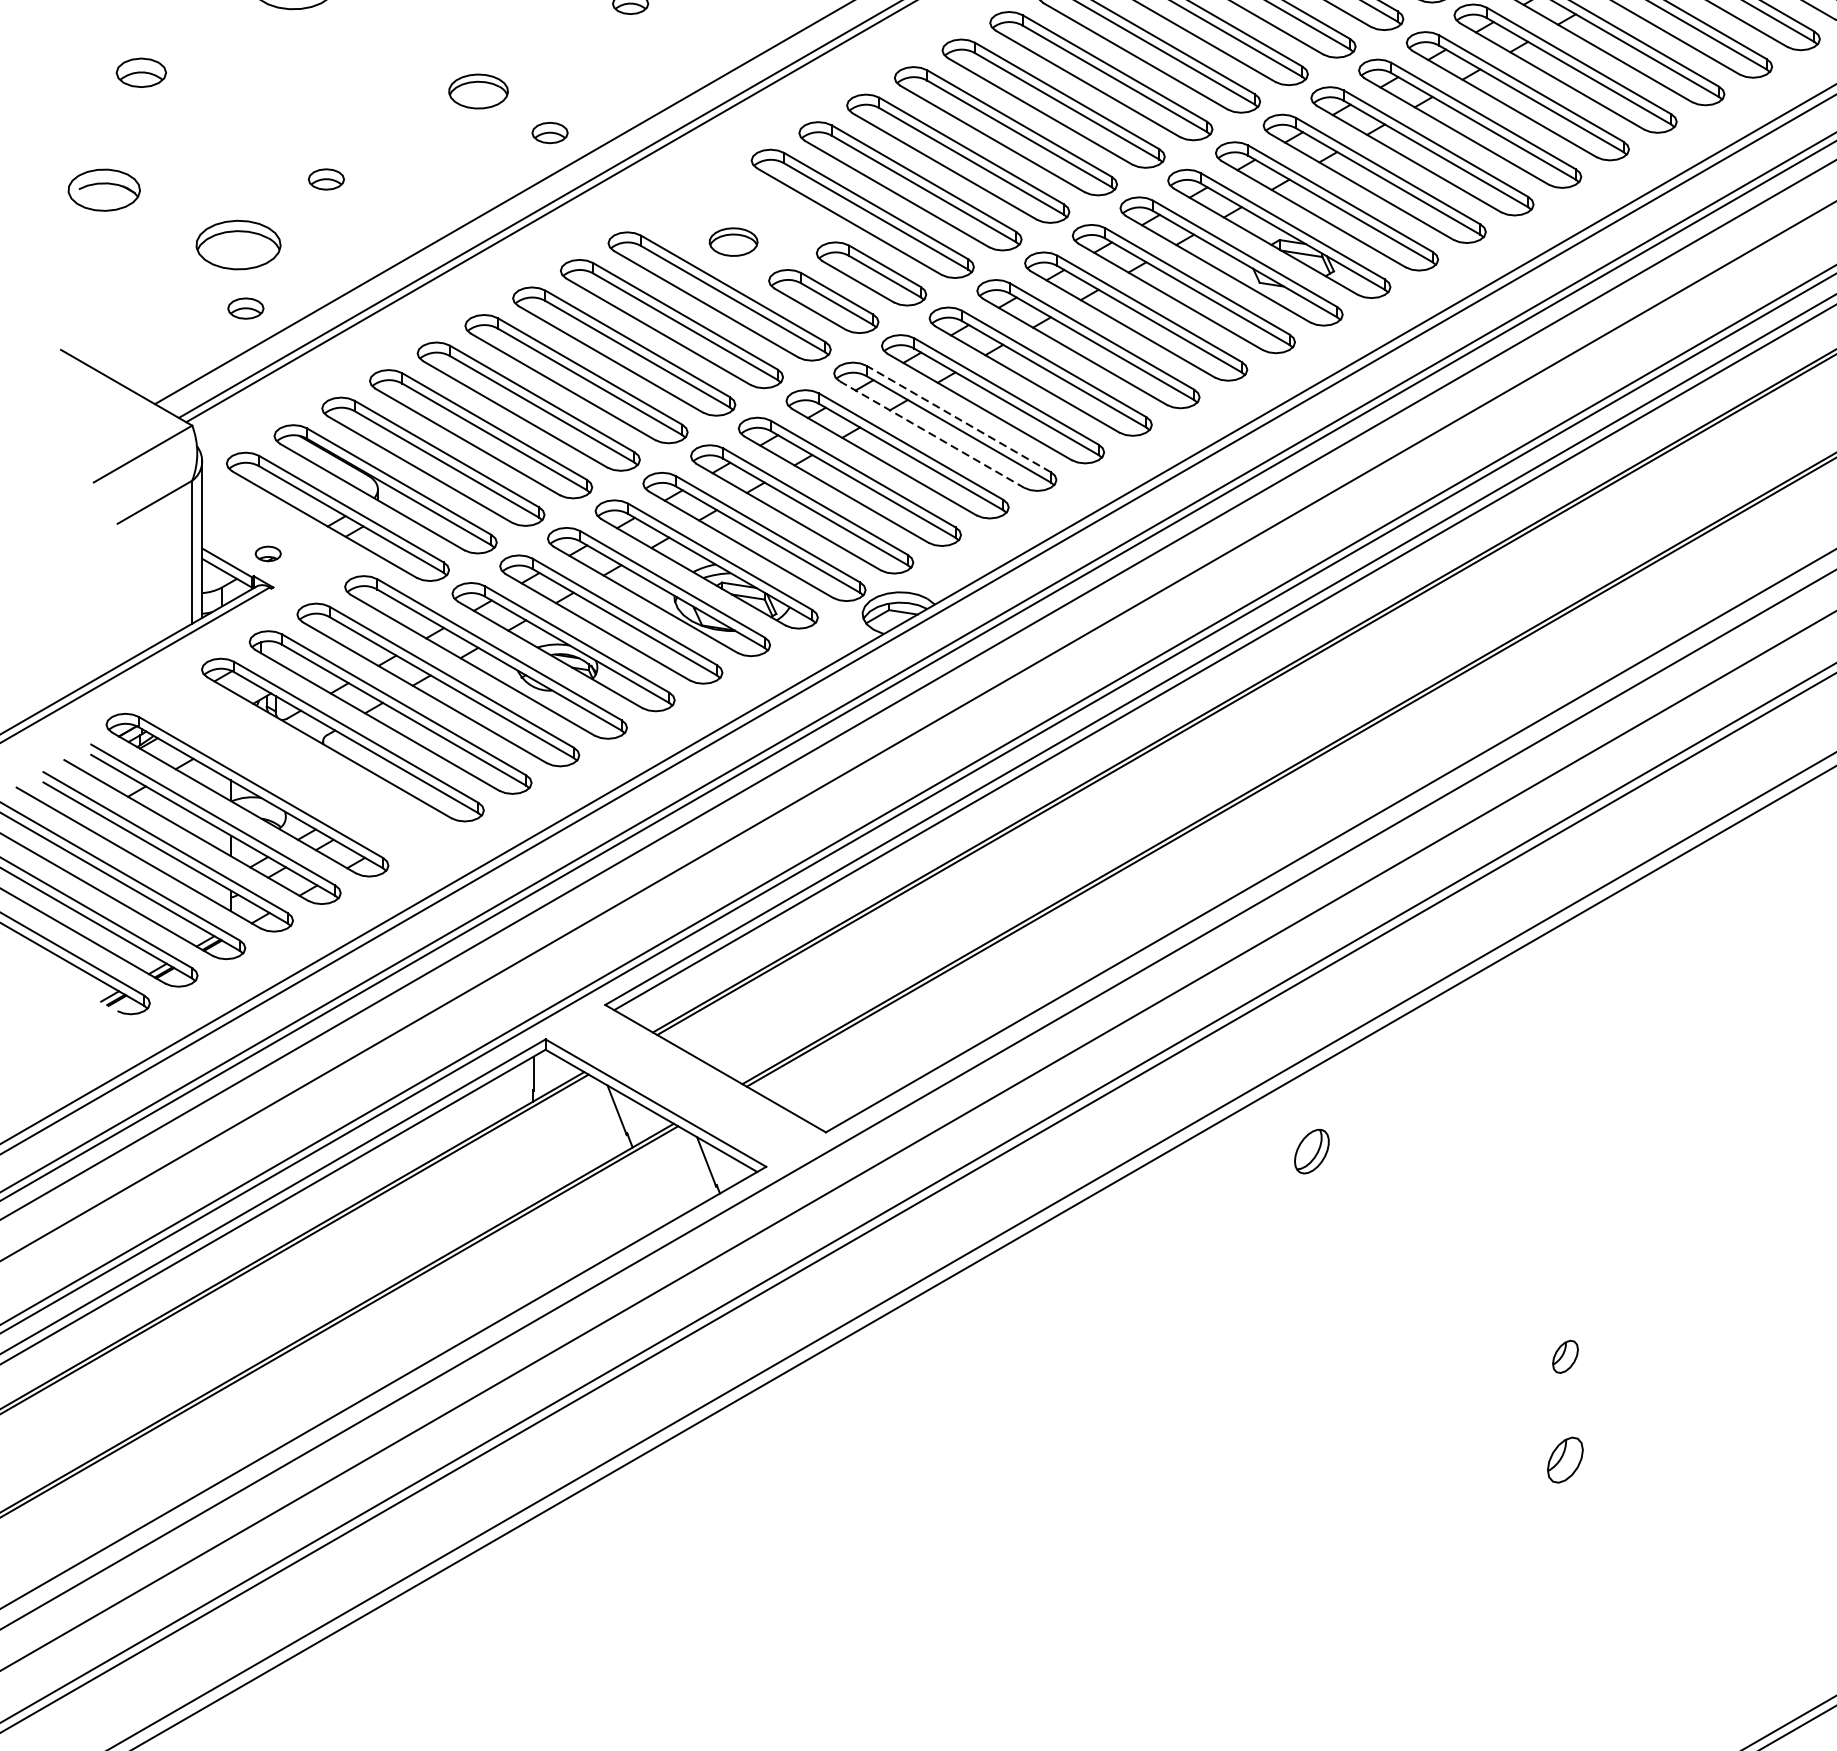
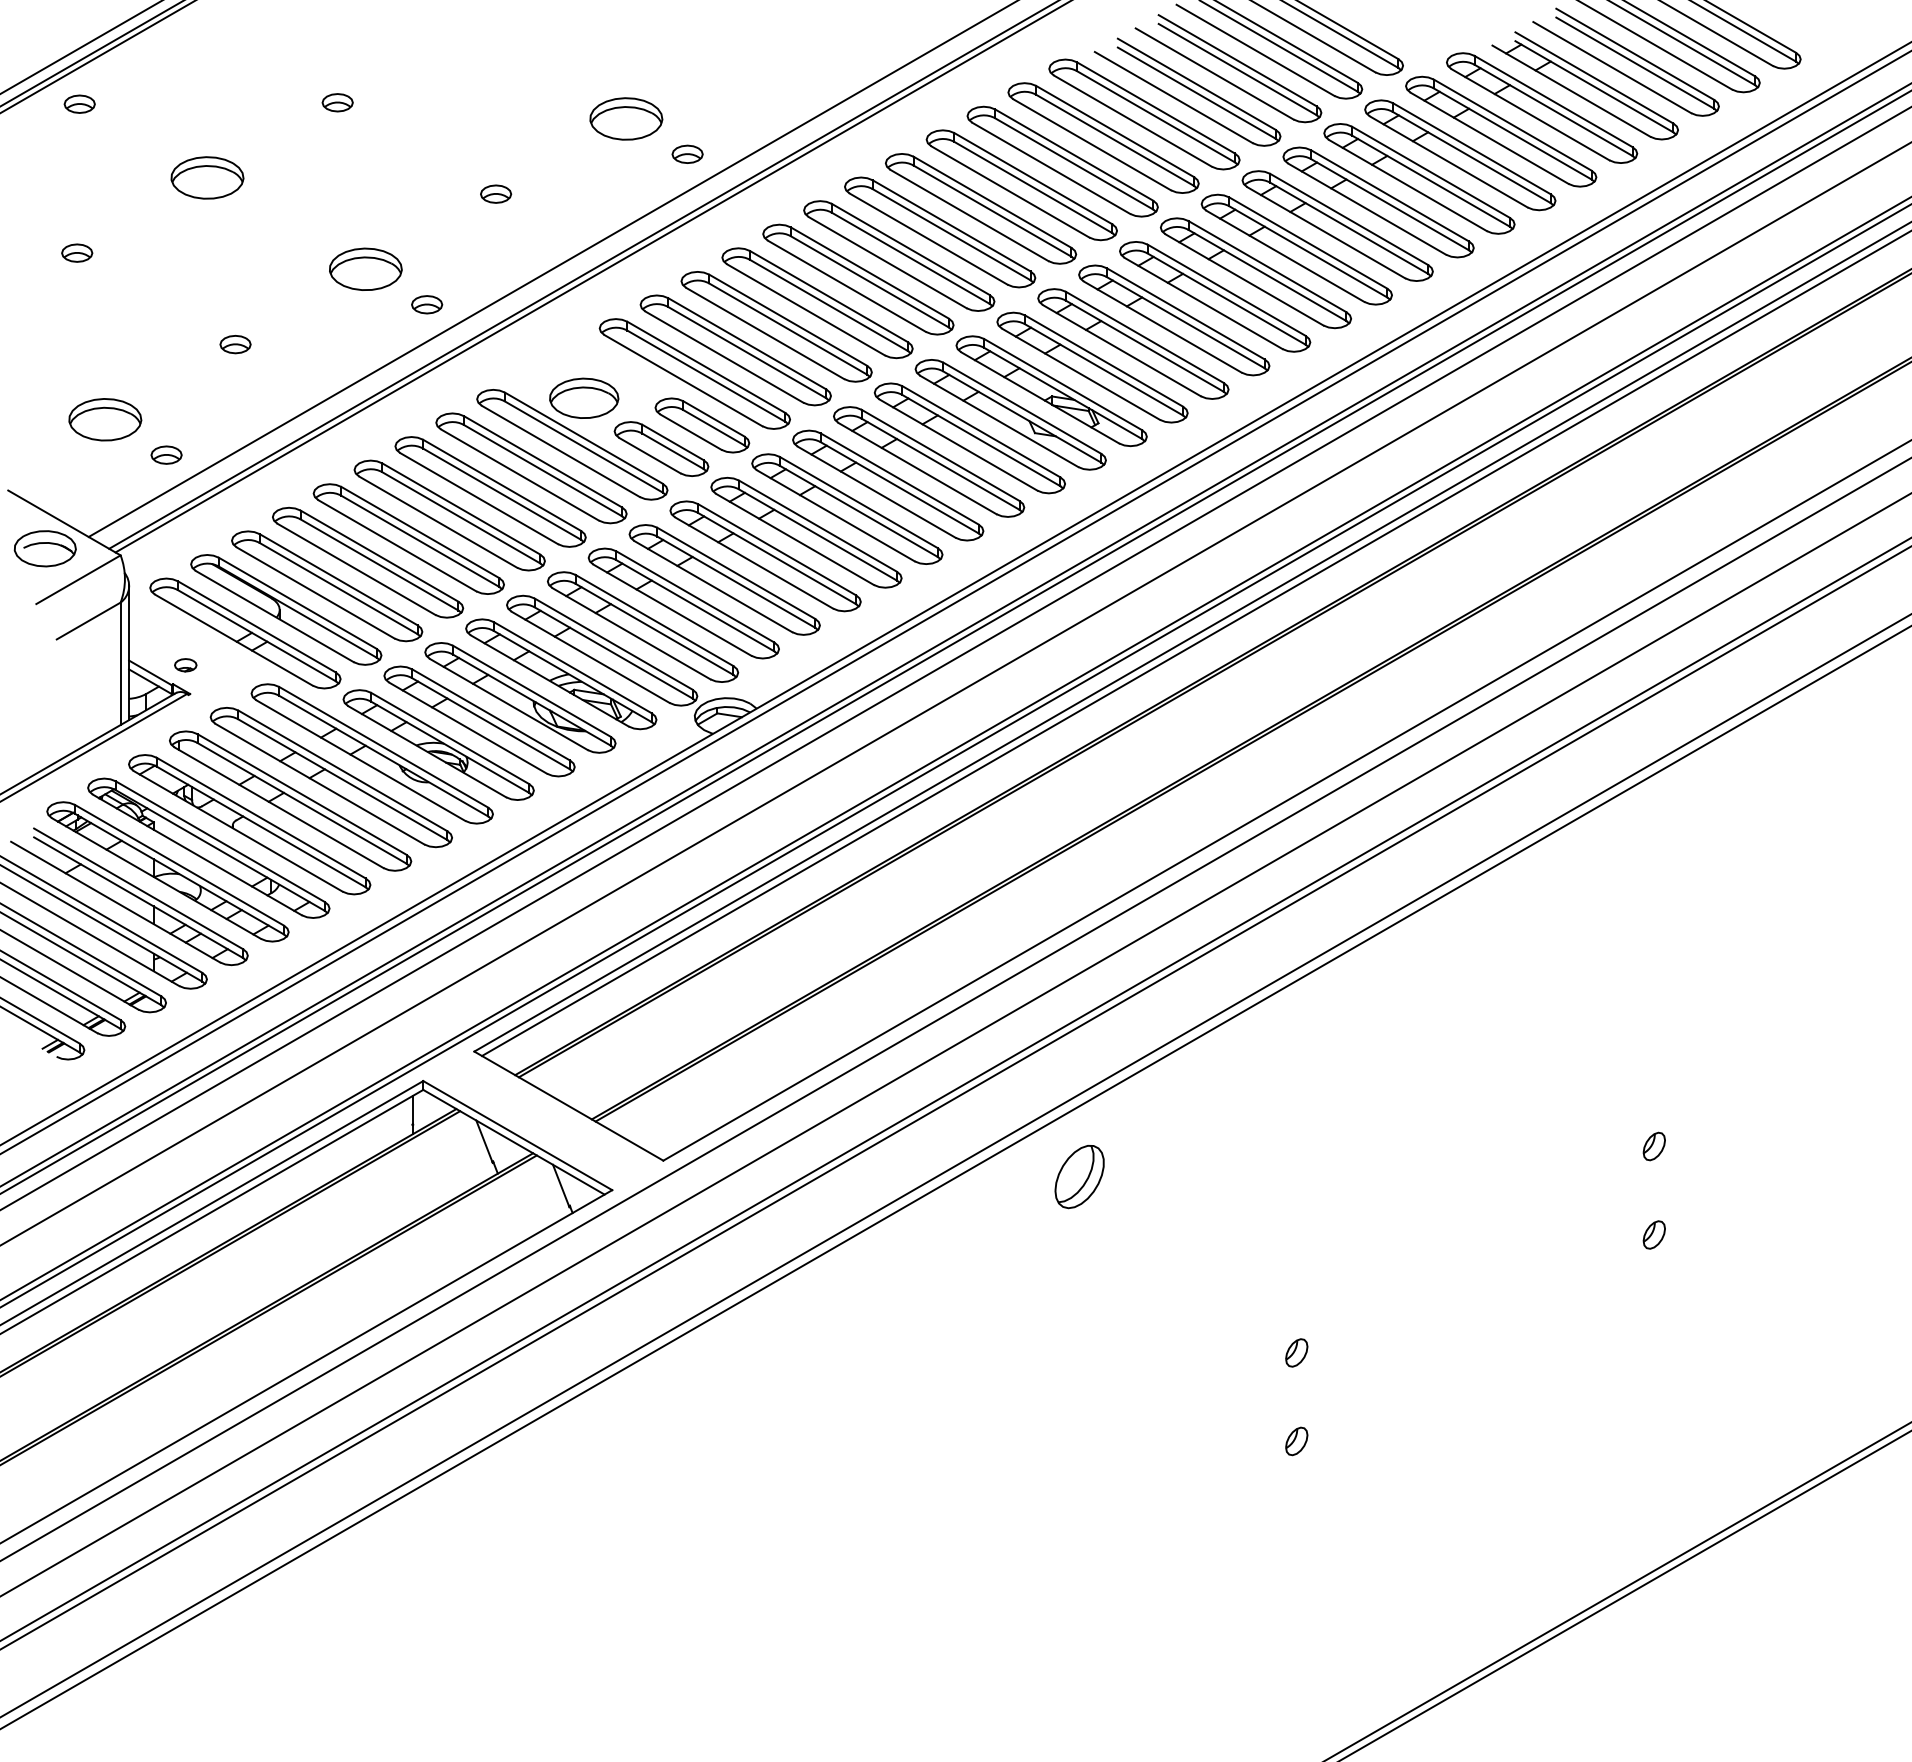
part: (141, 71) -> (77, 252), size x0.71
part: (478, 90) -> (365, 268), size x1.43
part: (103, 189) -> (44, 548), moved
part: (733, 241) -> (584, 397), size x1.67
part: (238, 244) -> (105, 419), moved
line: (958, 418) -> (776, 549), dashed -> solid
line: (932, 435) -> (754, 563), dashed -> solid
part: (294, 766) -> (208, 847), added
part: (1311, 1152) -> (1079, 1177), size x1.67
part: (1565, 1460) -> (1296, 1441), size x0.71

